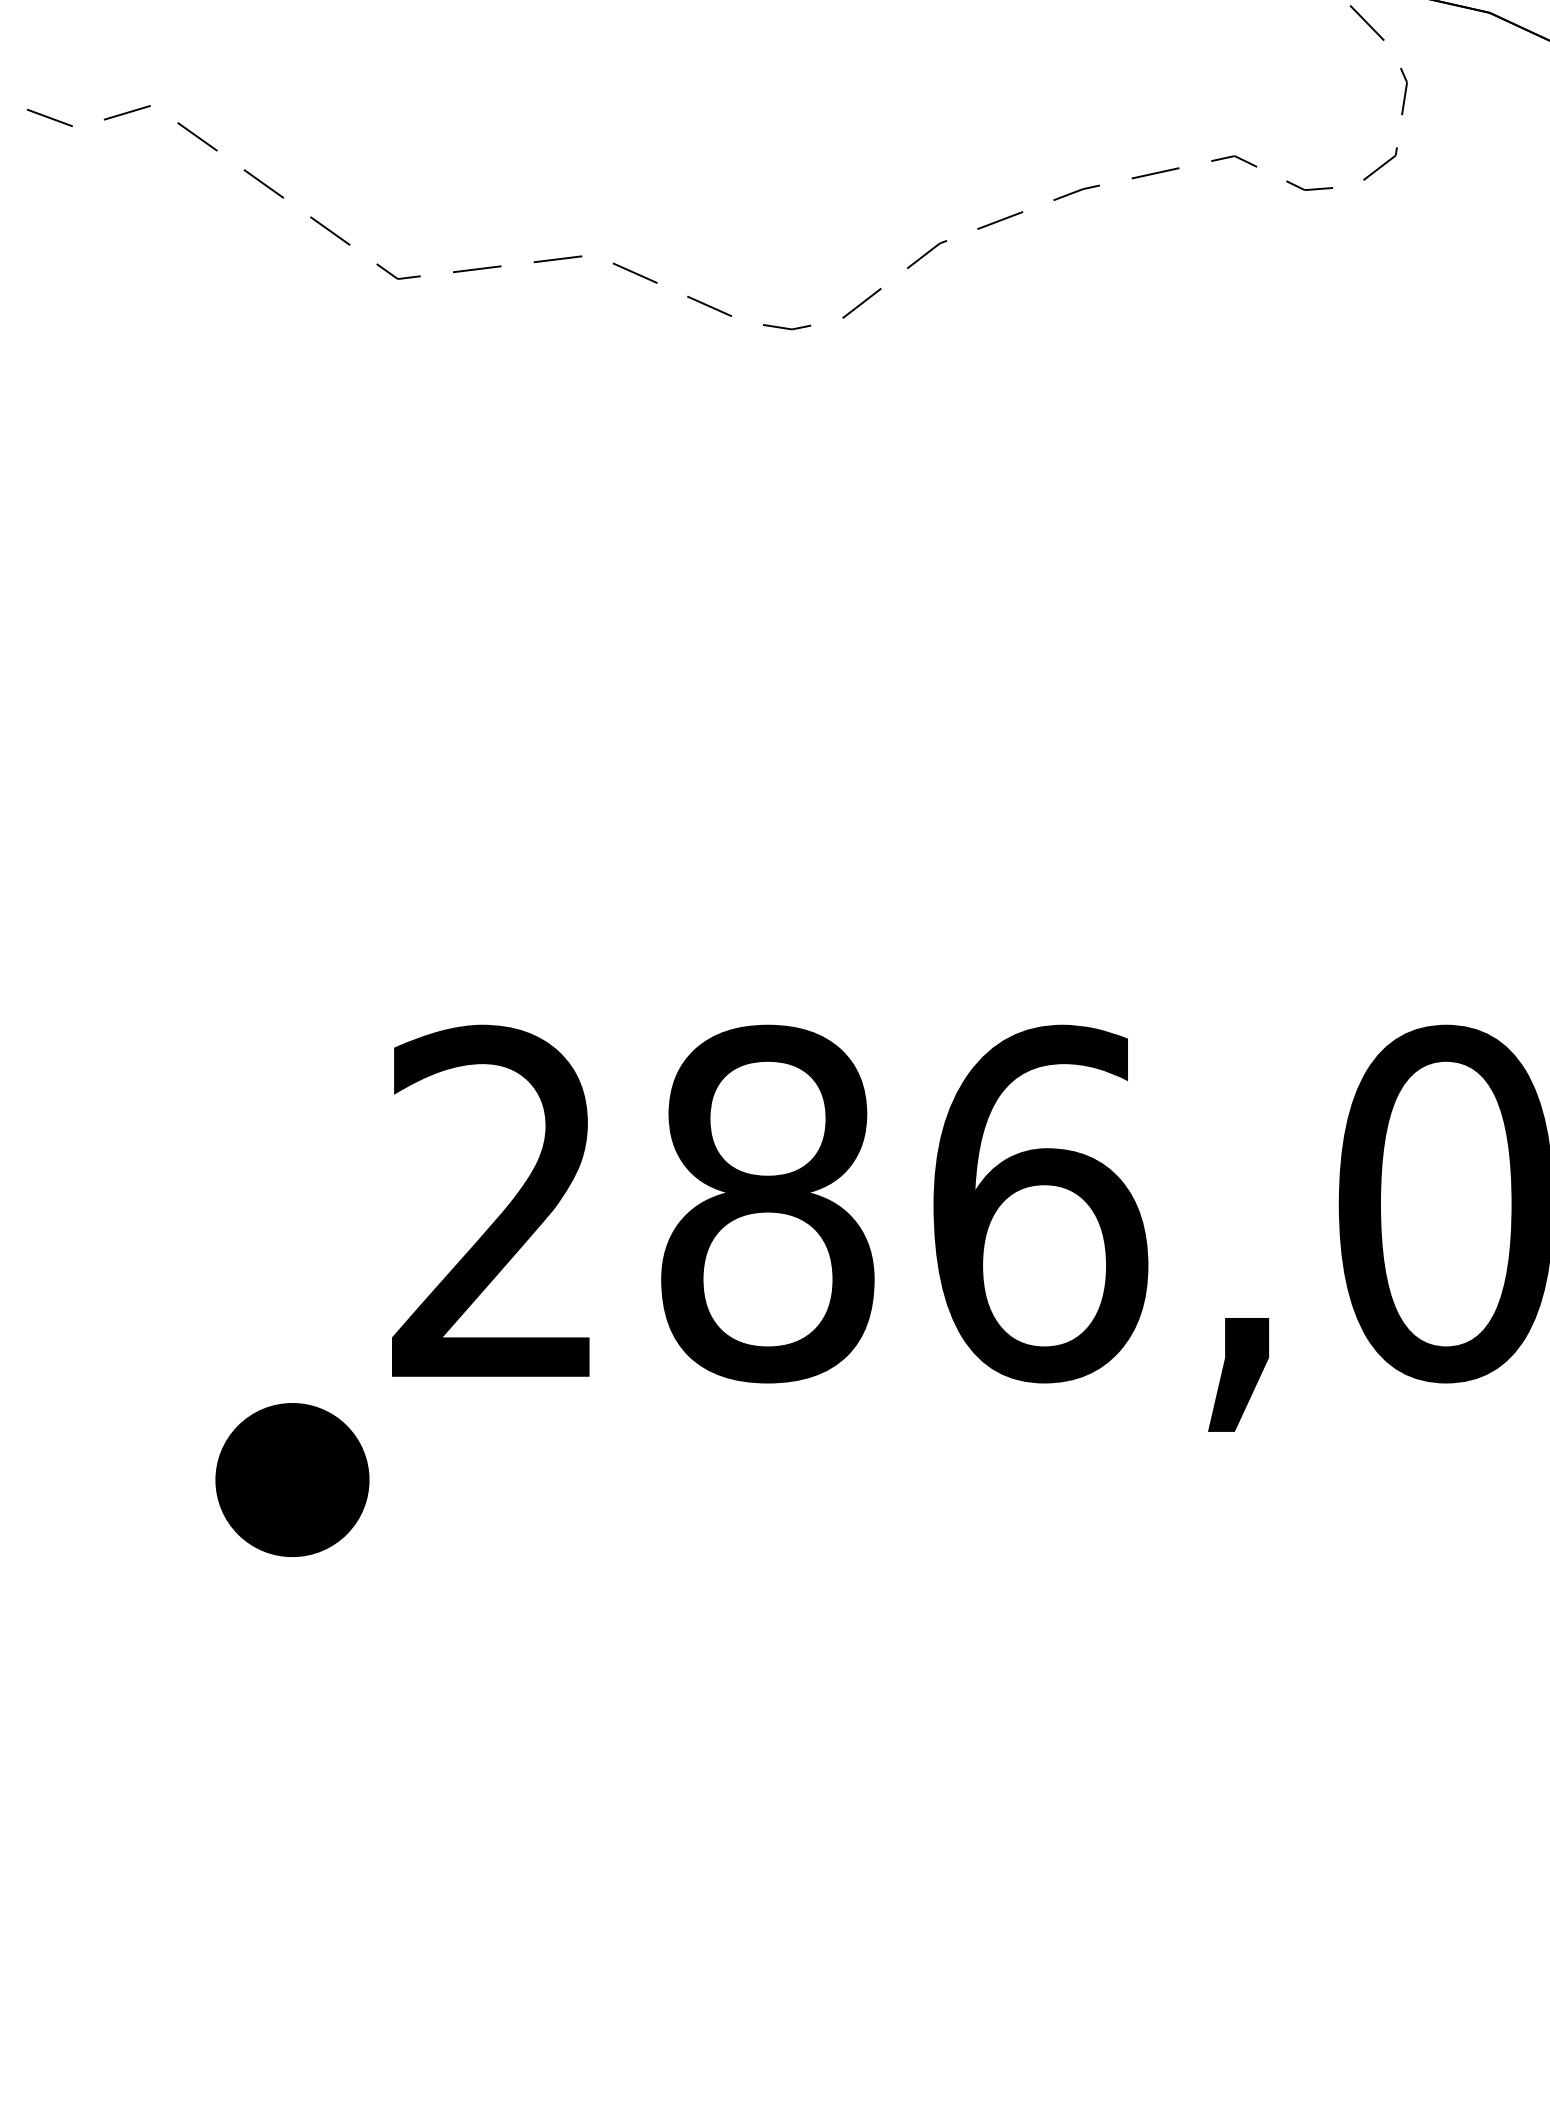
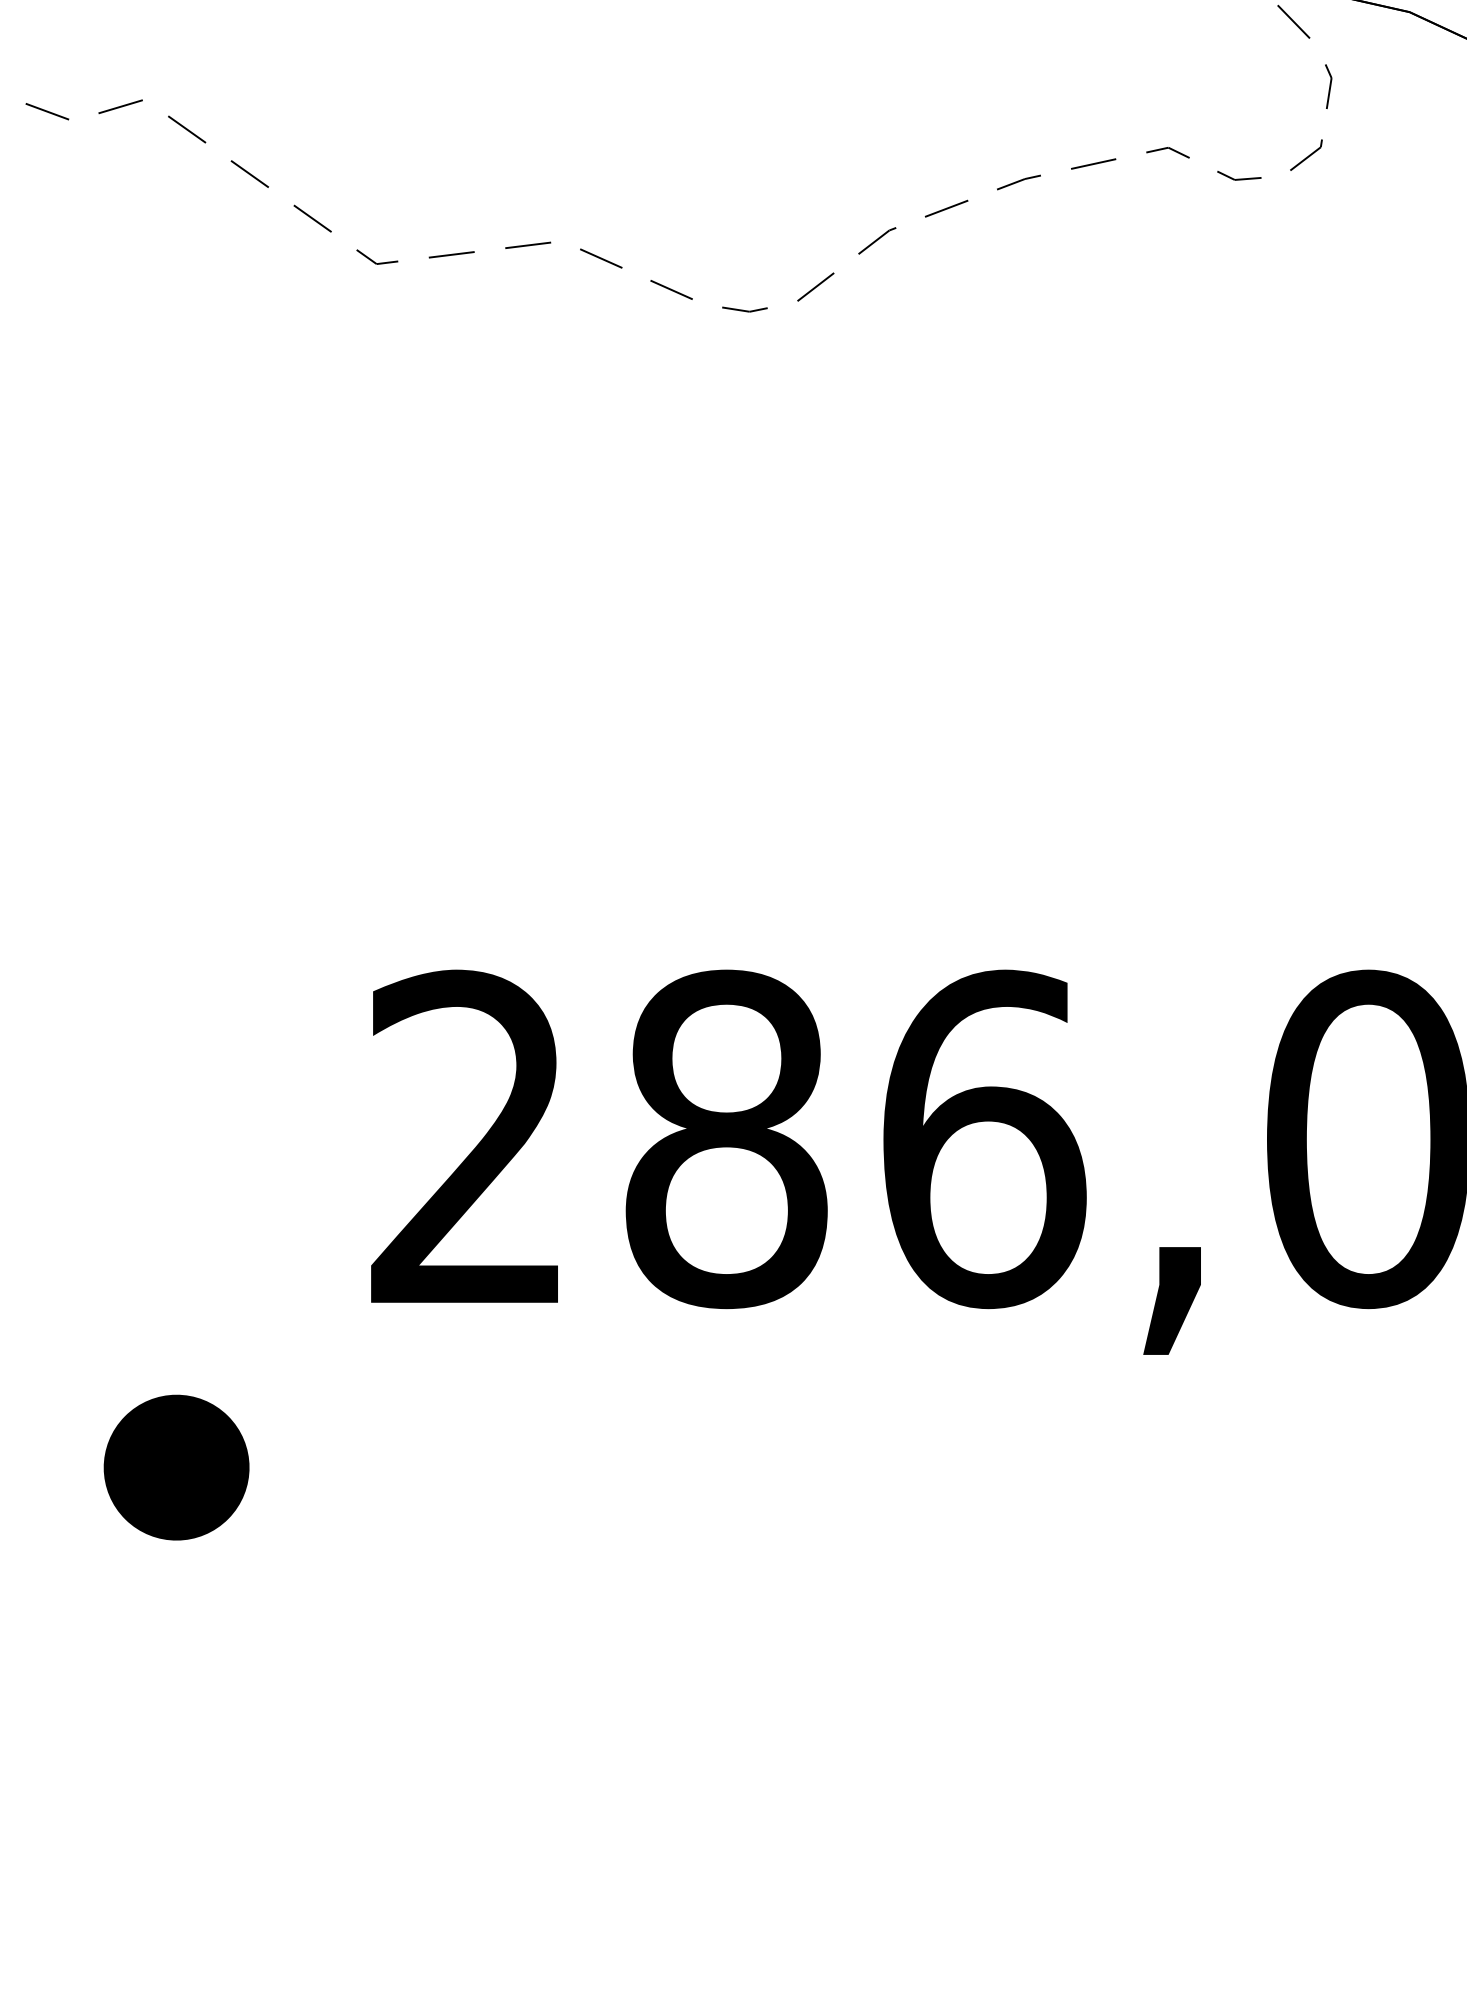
part: (292, 1479) -> (176, 1467), moved

